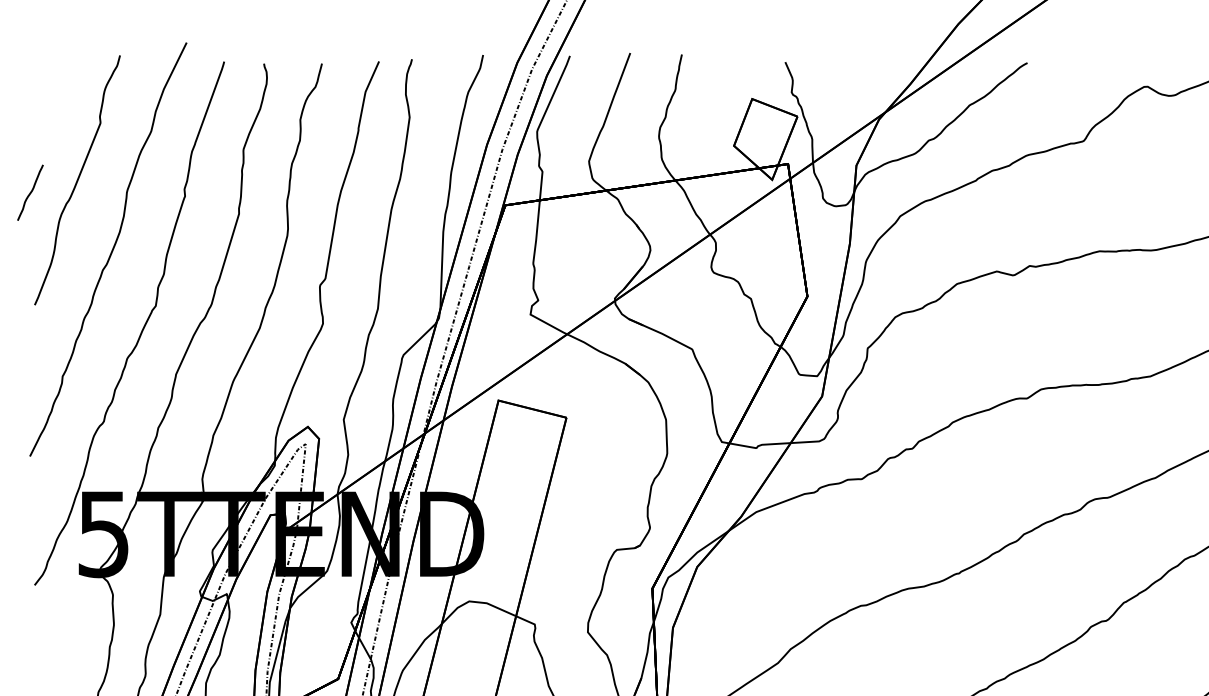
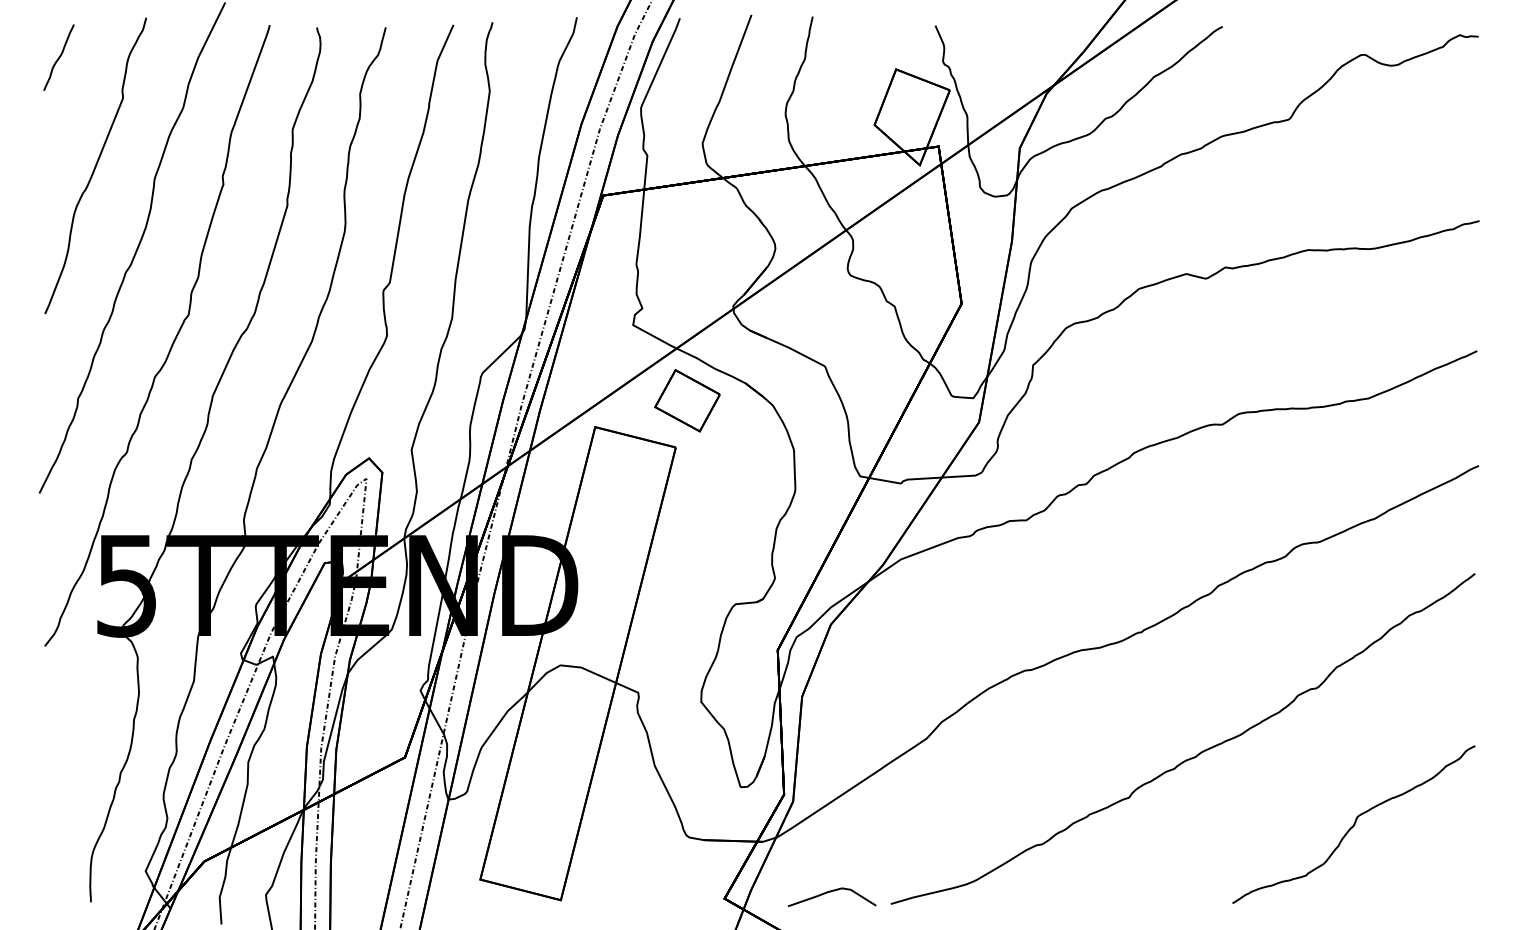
curve: (30, 192) -> (58, 57), moved
part: (576, 378) -> (687, 400), added

